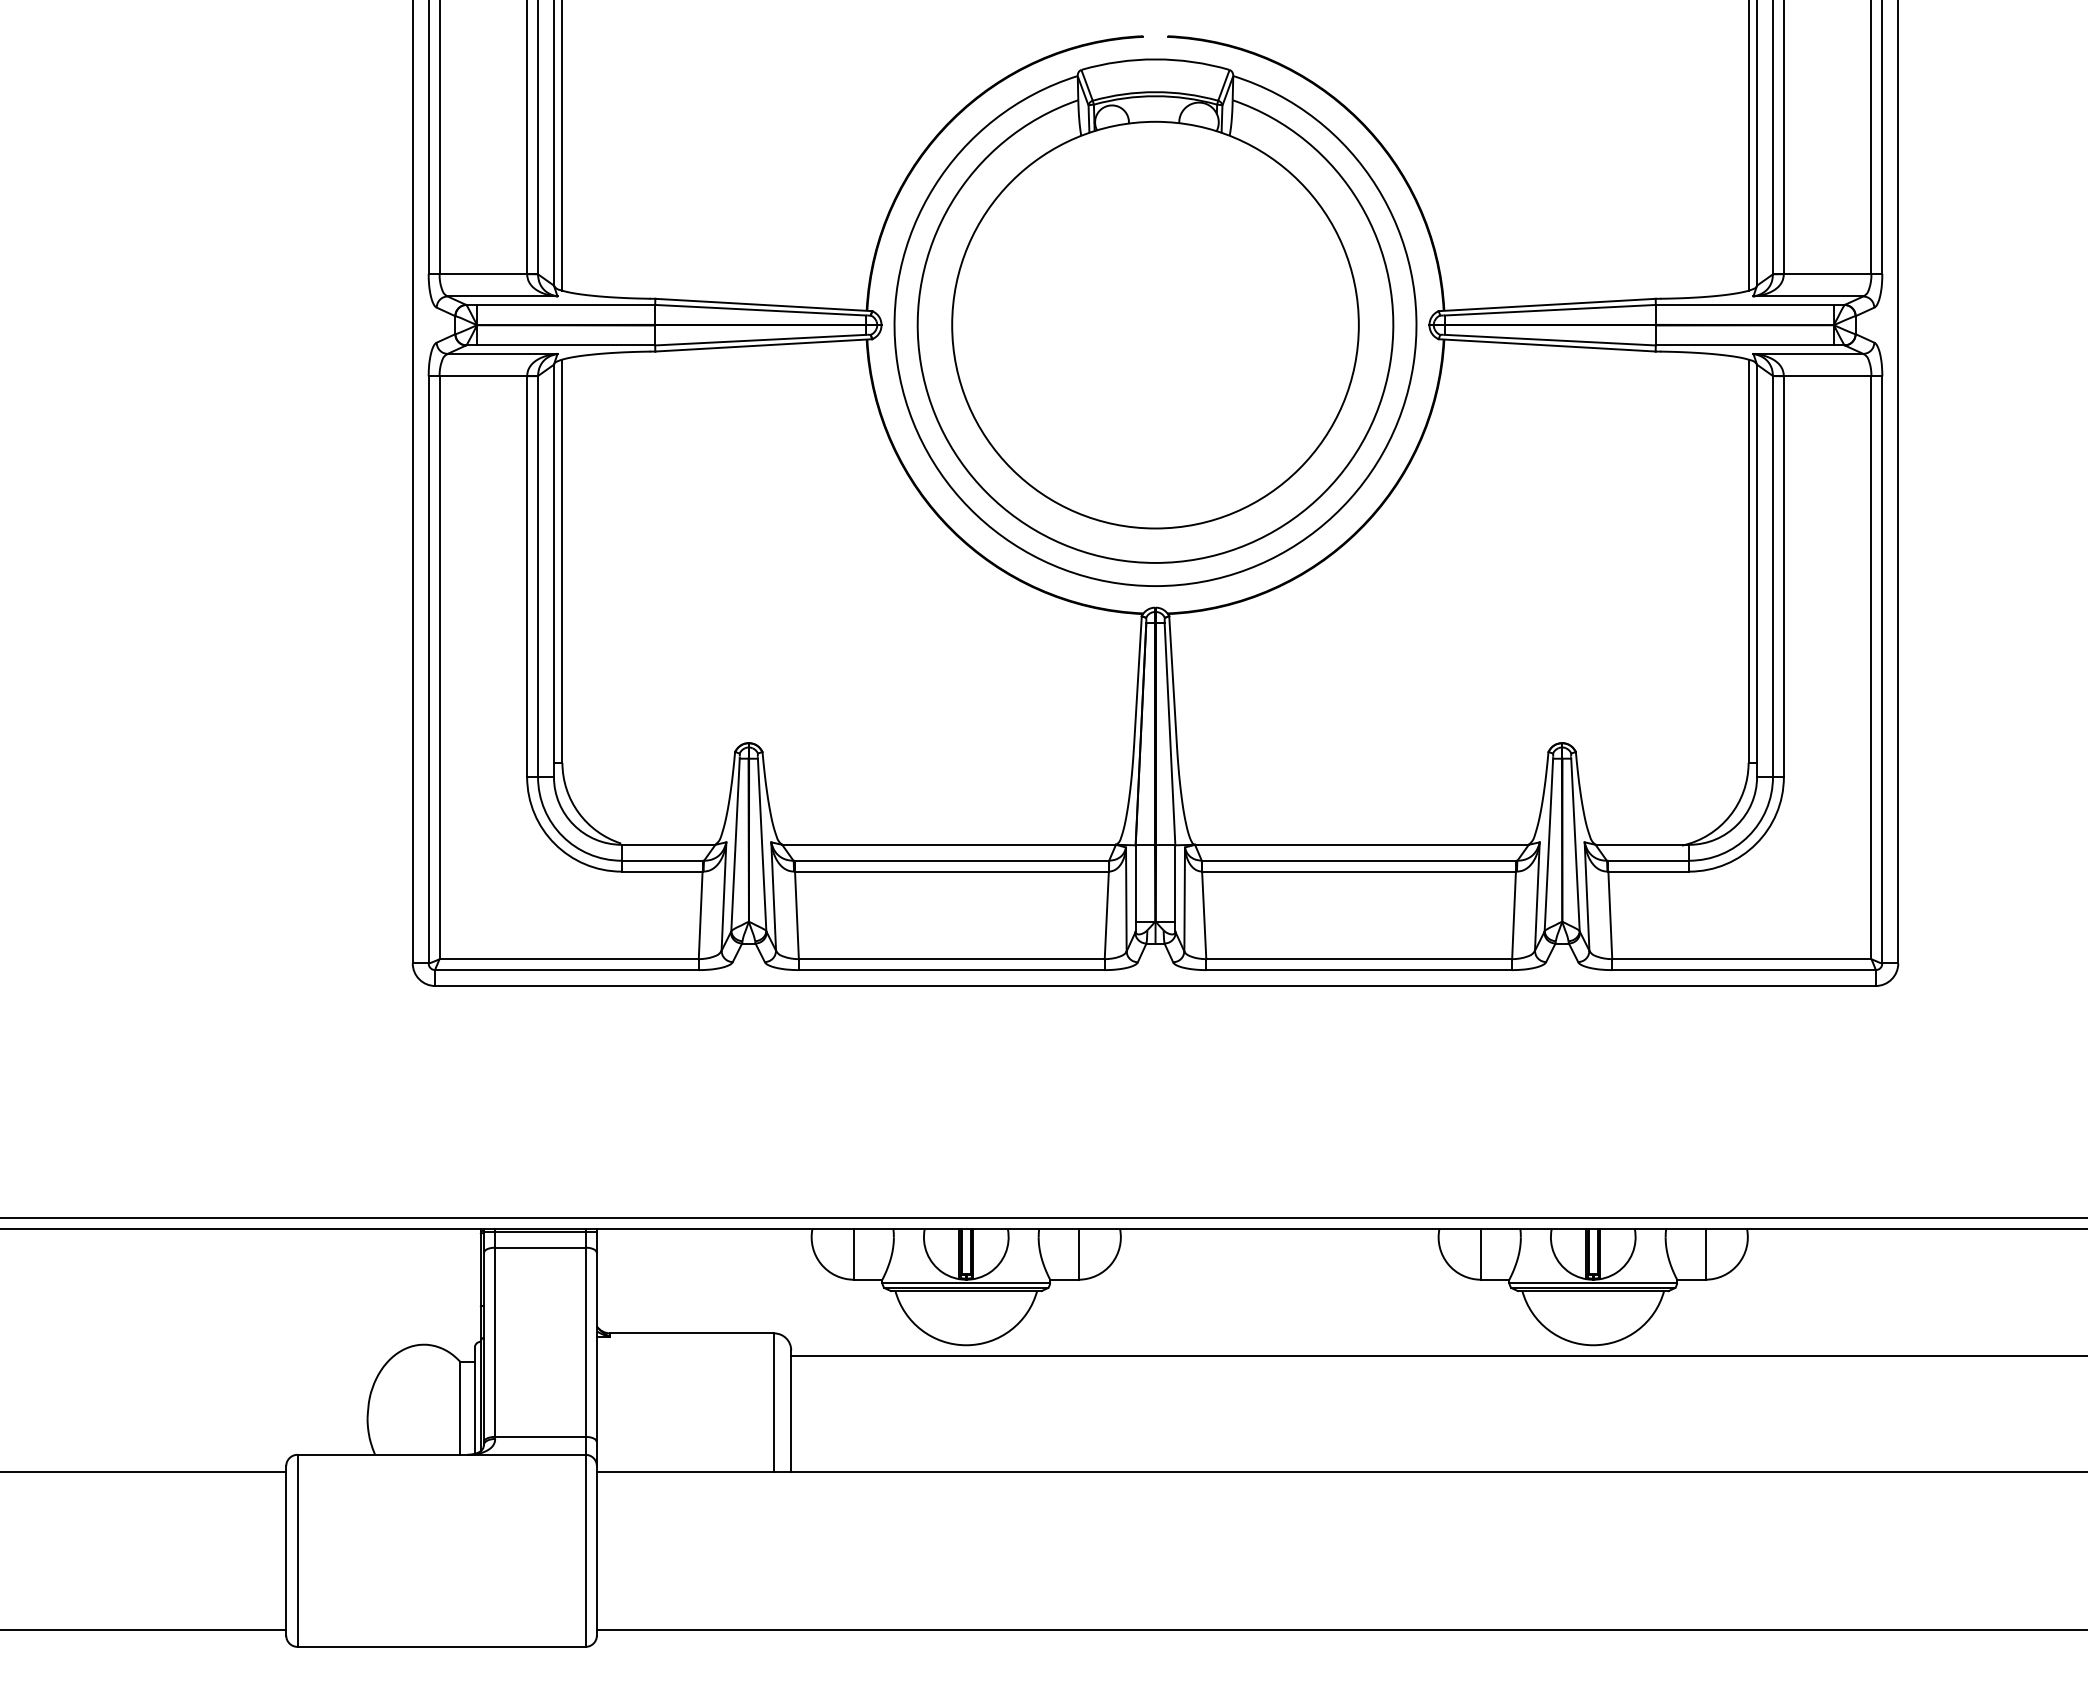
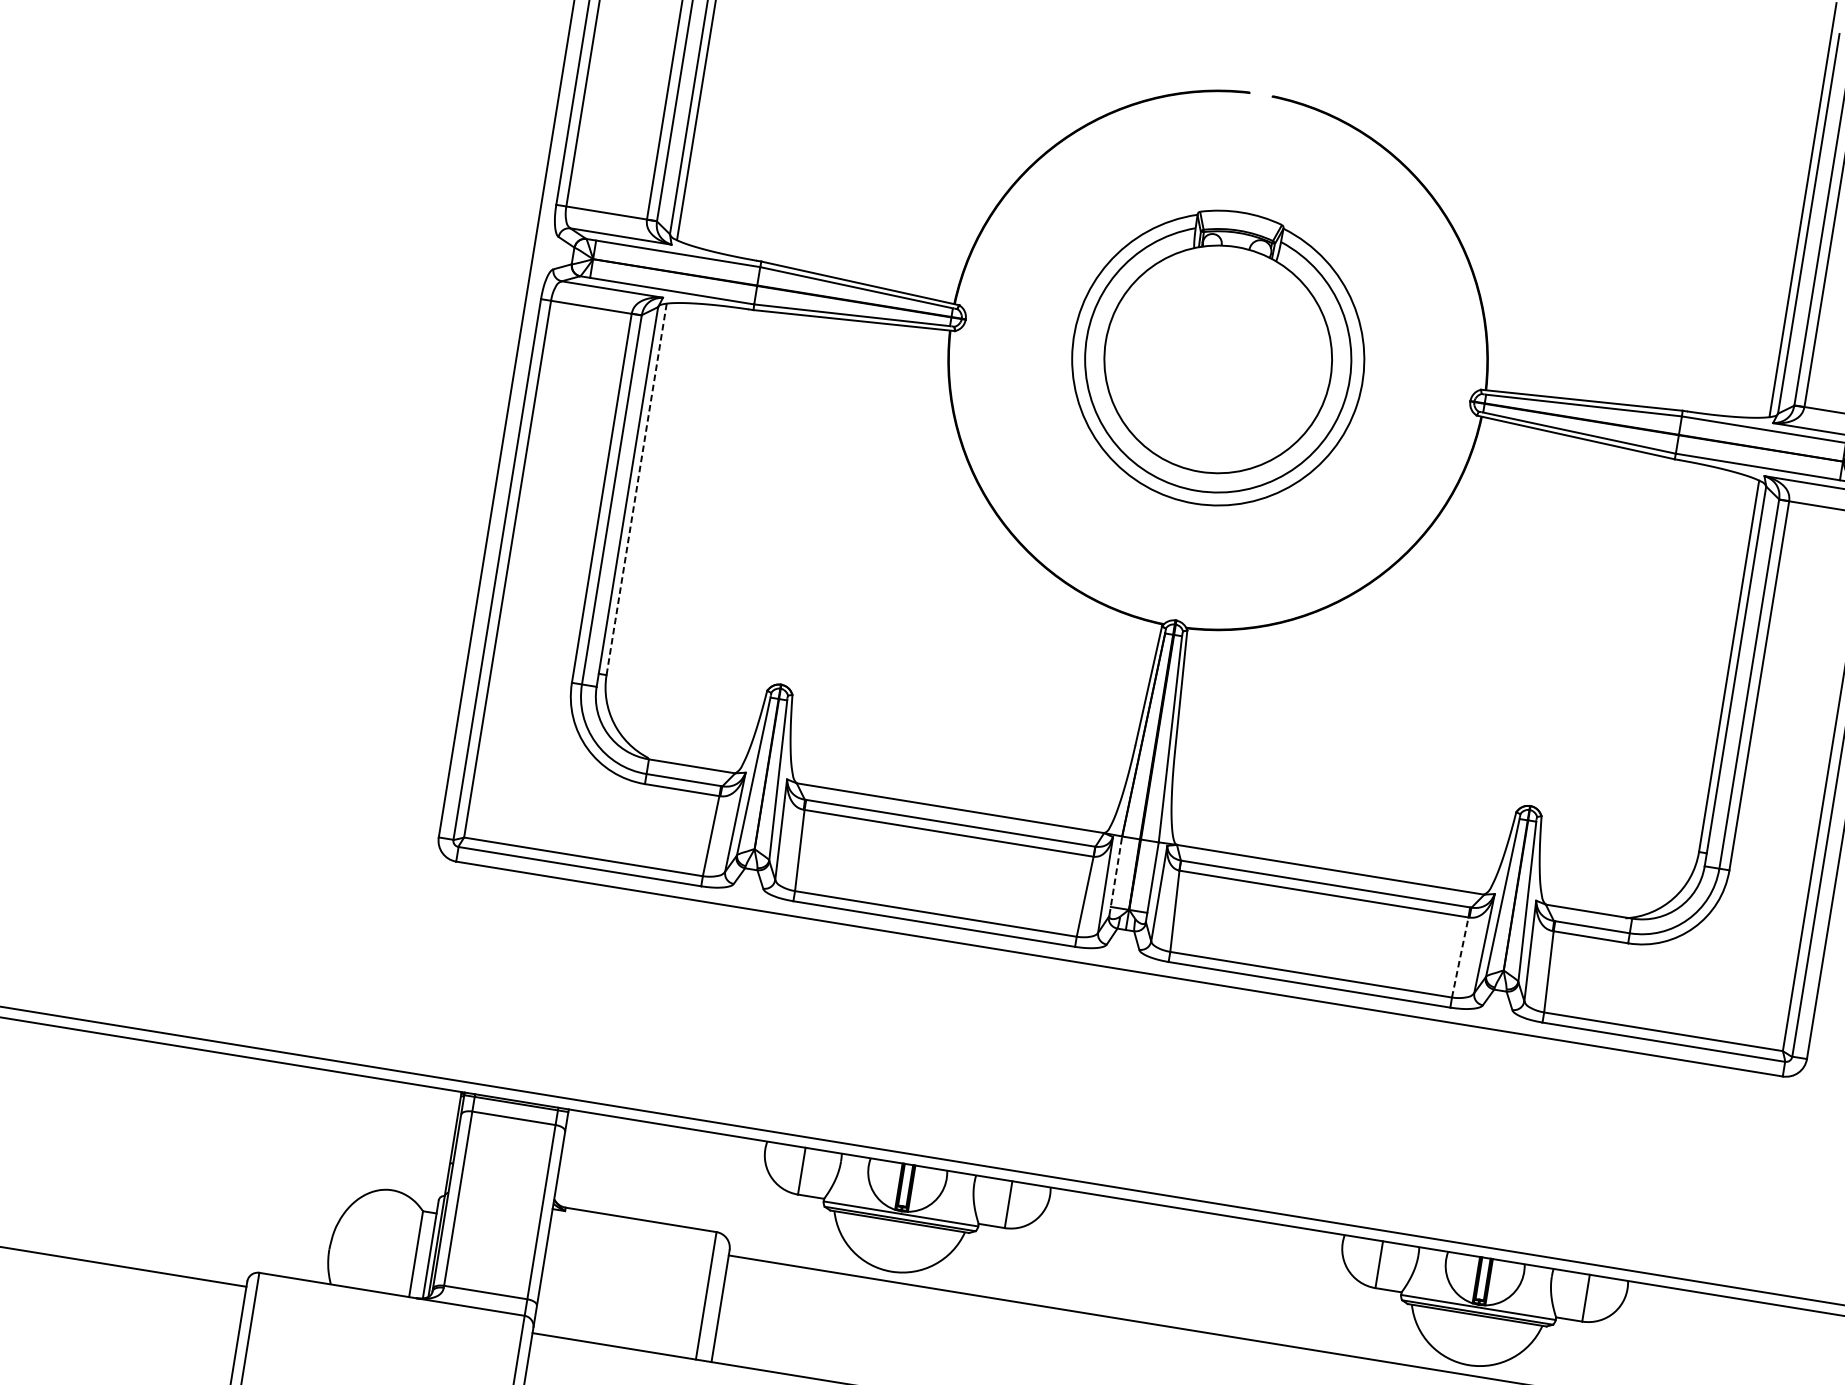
part: (1155, 322) -> (1218, 357), size x0.6
line: (562, 561) -> (636, 489), solid -> dashed
line: (1135, 888) -> (1115, 876), solid -> dashed
line: (1514, 915) -> (1460, 957), solid -> dashed

